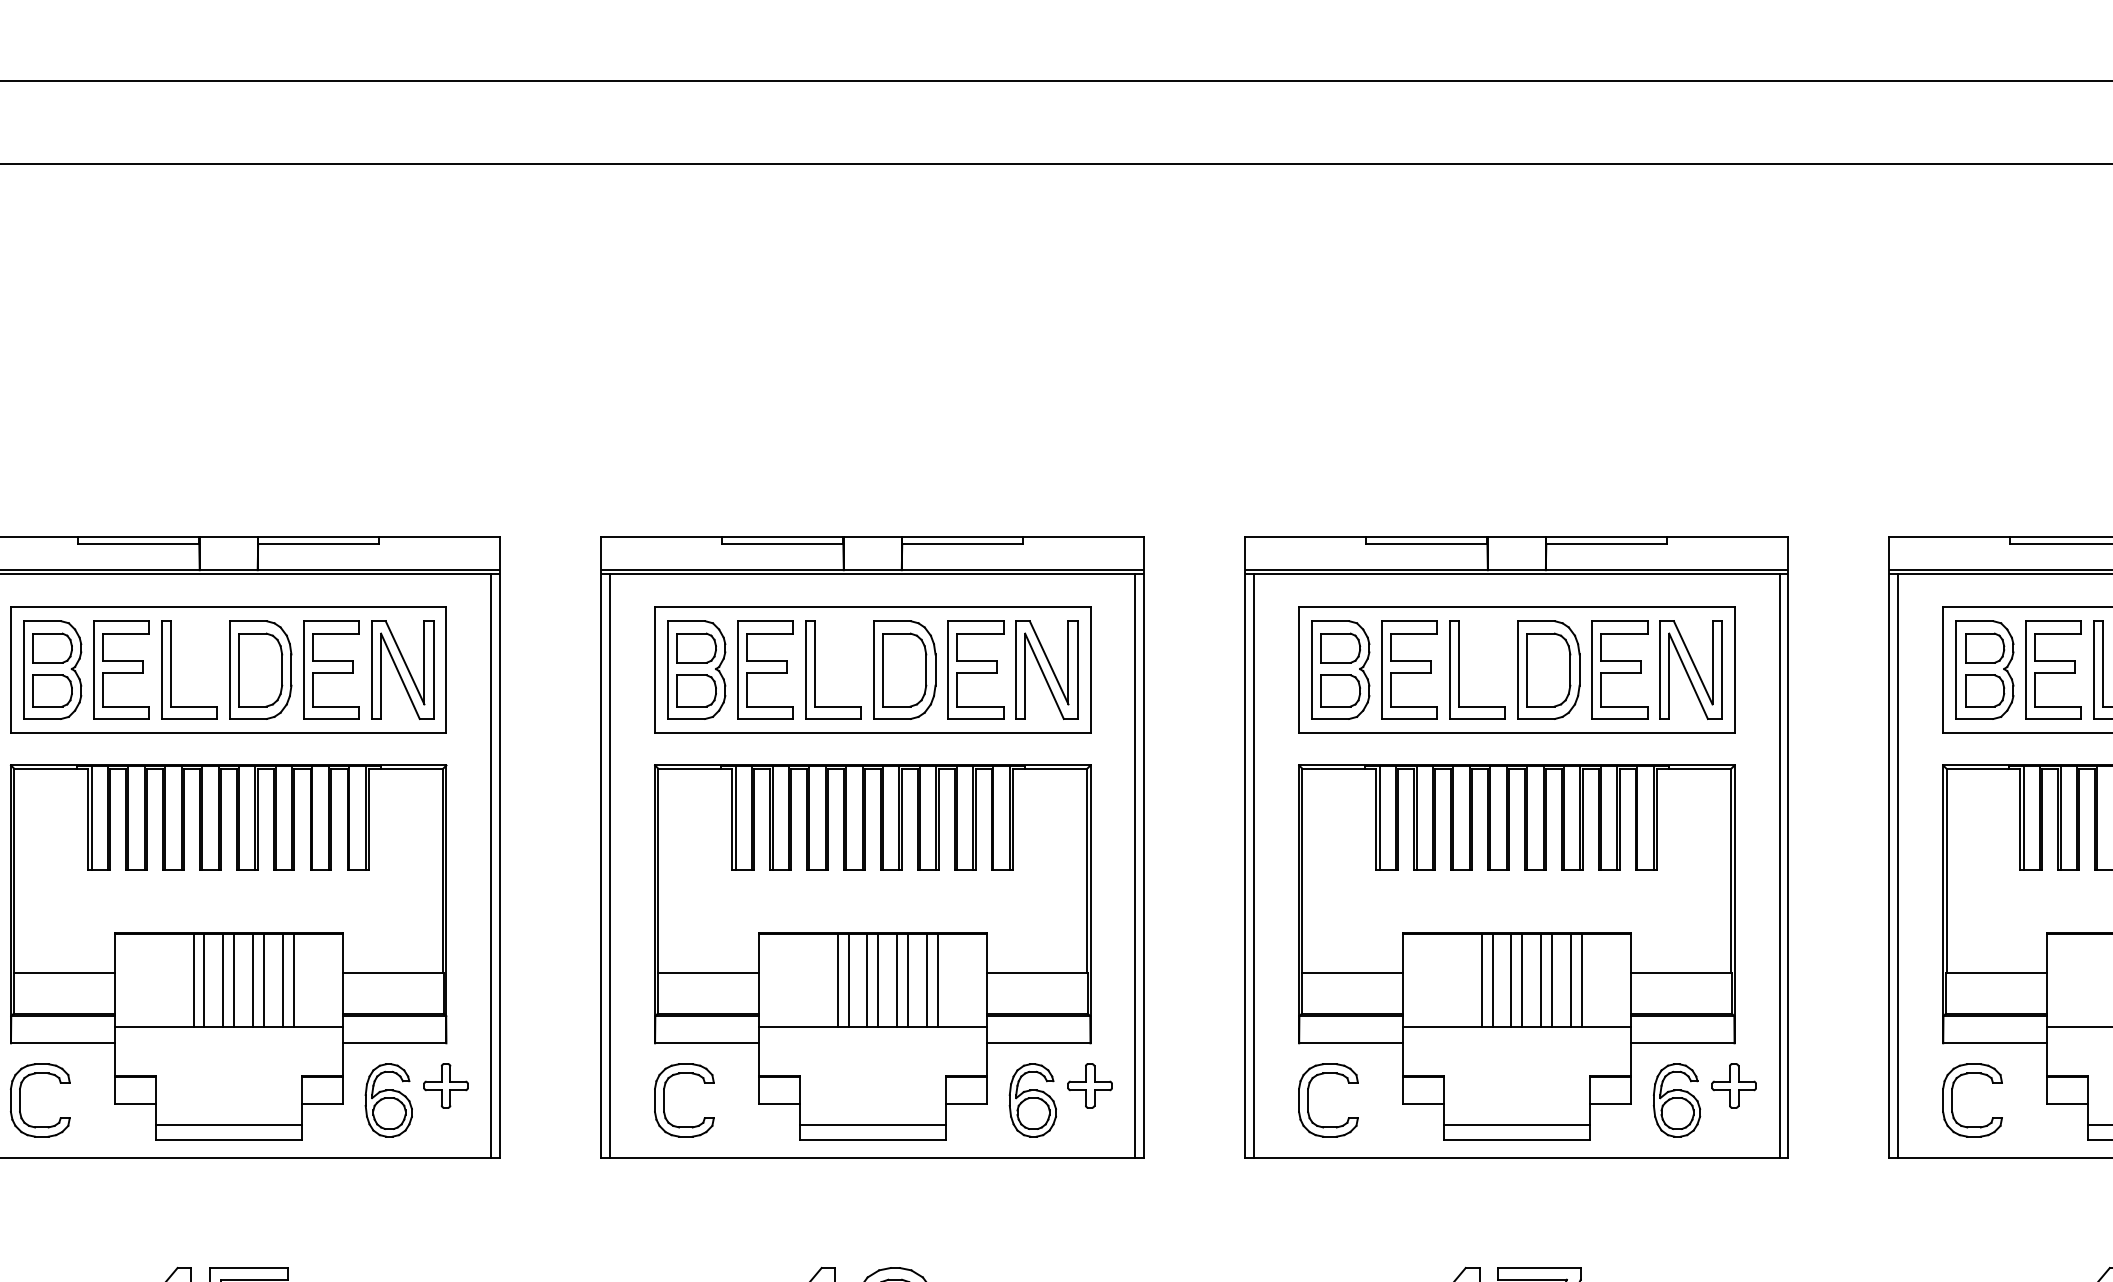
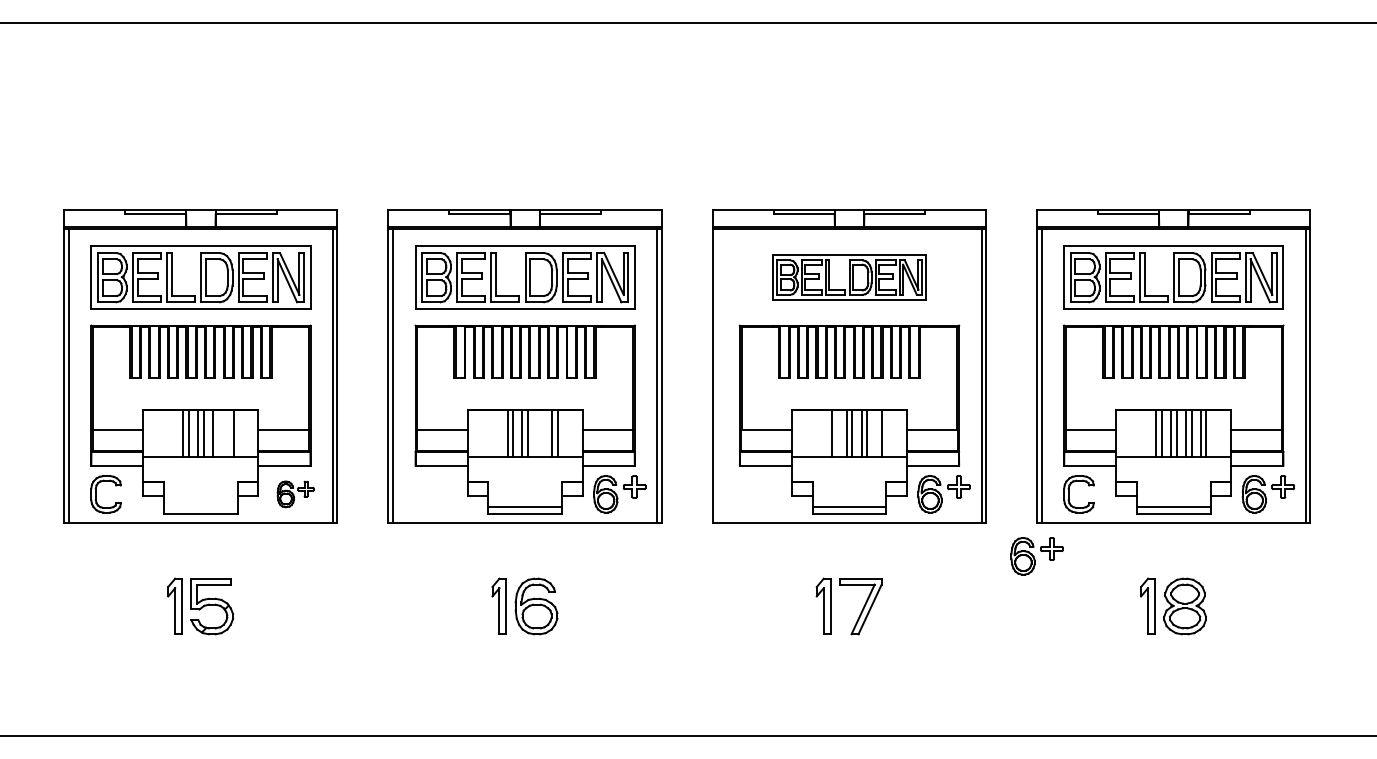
part: (1516, 669) -> (849, 277), size x0.7
line: (1254, 866) -> (717, 376), removed
line: (263, 979) -> (218, 433), removed
line: (283, 979) -> (228, 433), removed
line: (897, 979) -> (537, 433), removed
line: (907, 979) -> (542, 433), removed
line: (1493, 979) -> (837, 433), removed
line: (1570, 979) -> (876, 433), removed
part: (416, 1100) -> (295, 494), size x0.7
part: (664, 1100) -> (420, 494), removed
part: (1308, 1100) -> (744, 494), removed
line: (227, 1124) -> (200, 506), removed
part: (1888, 1223) -> (1036, 556), added

